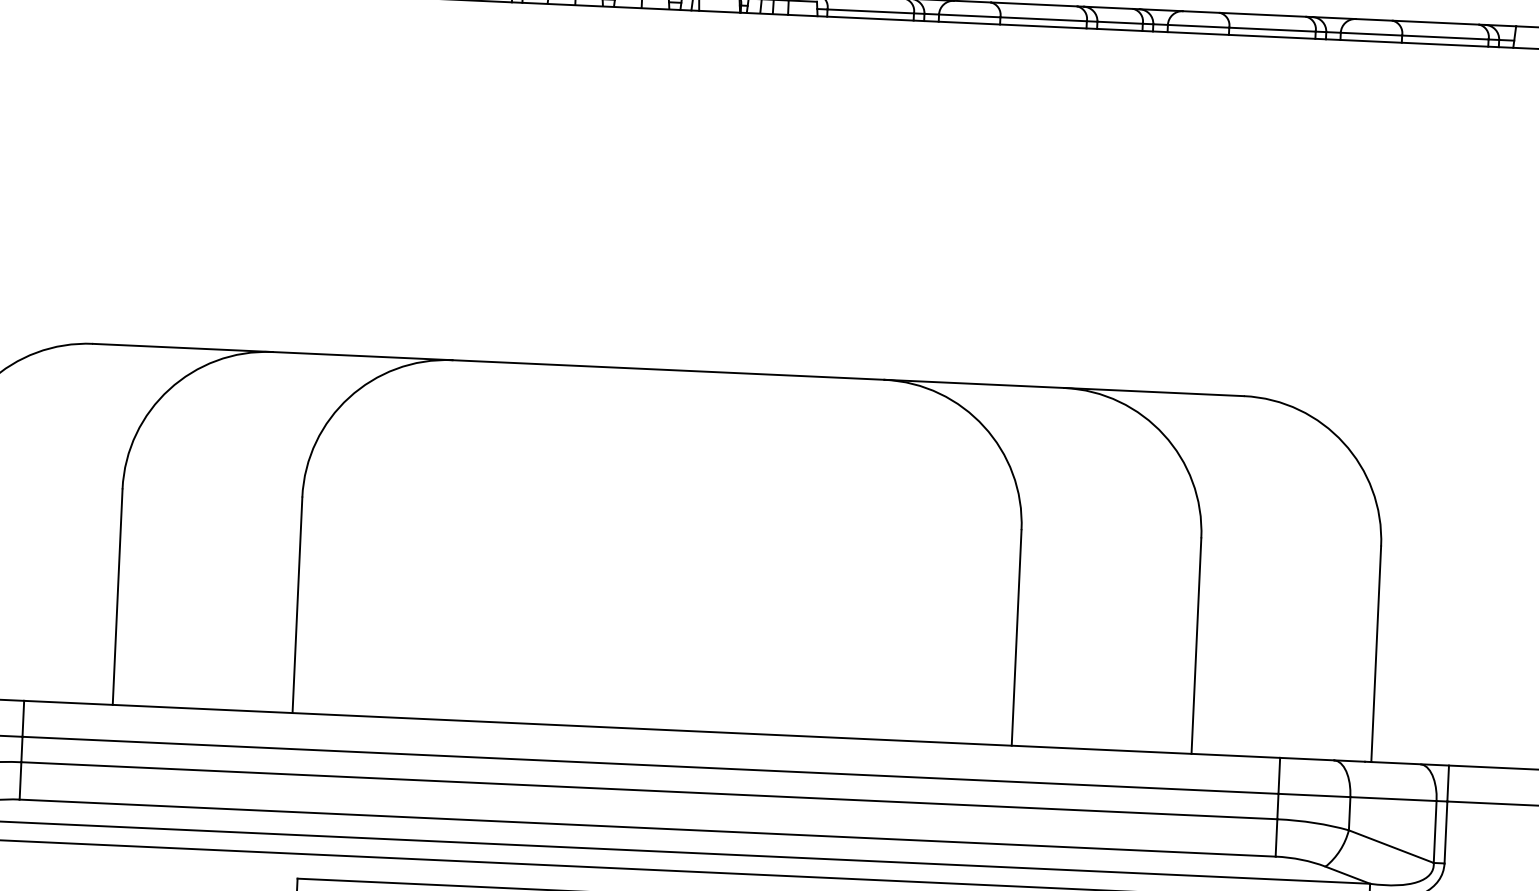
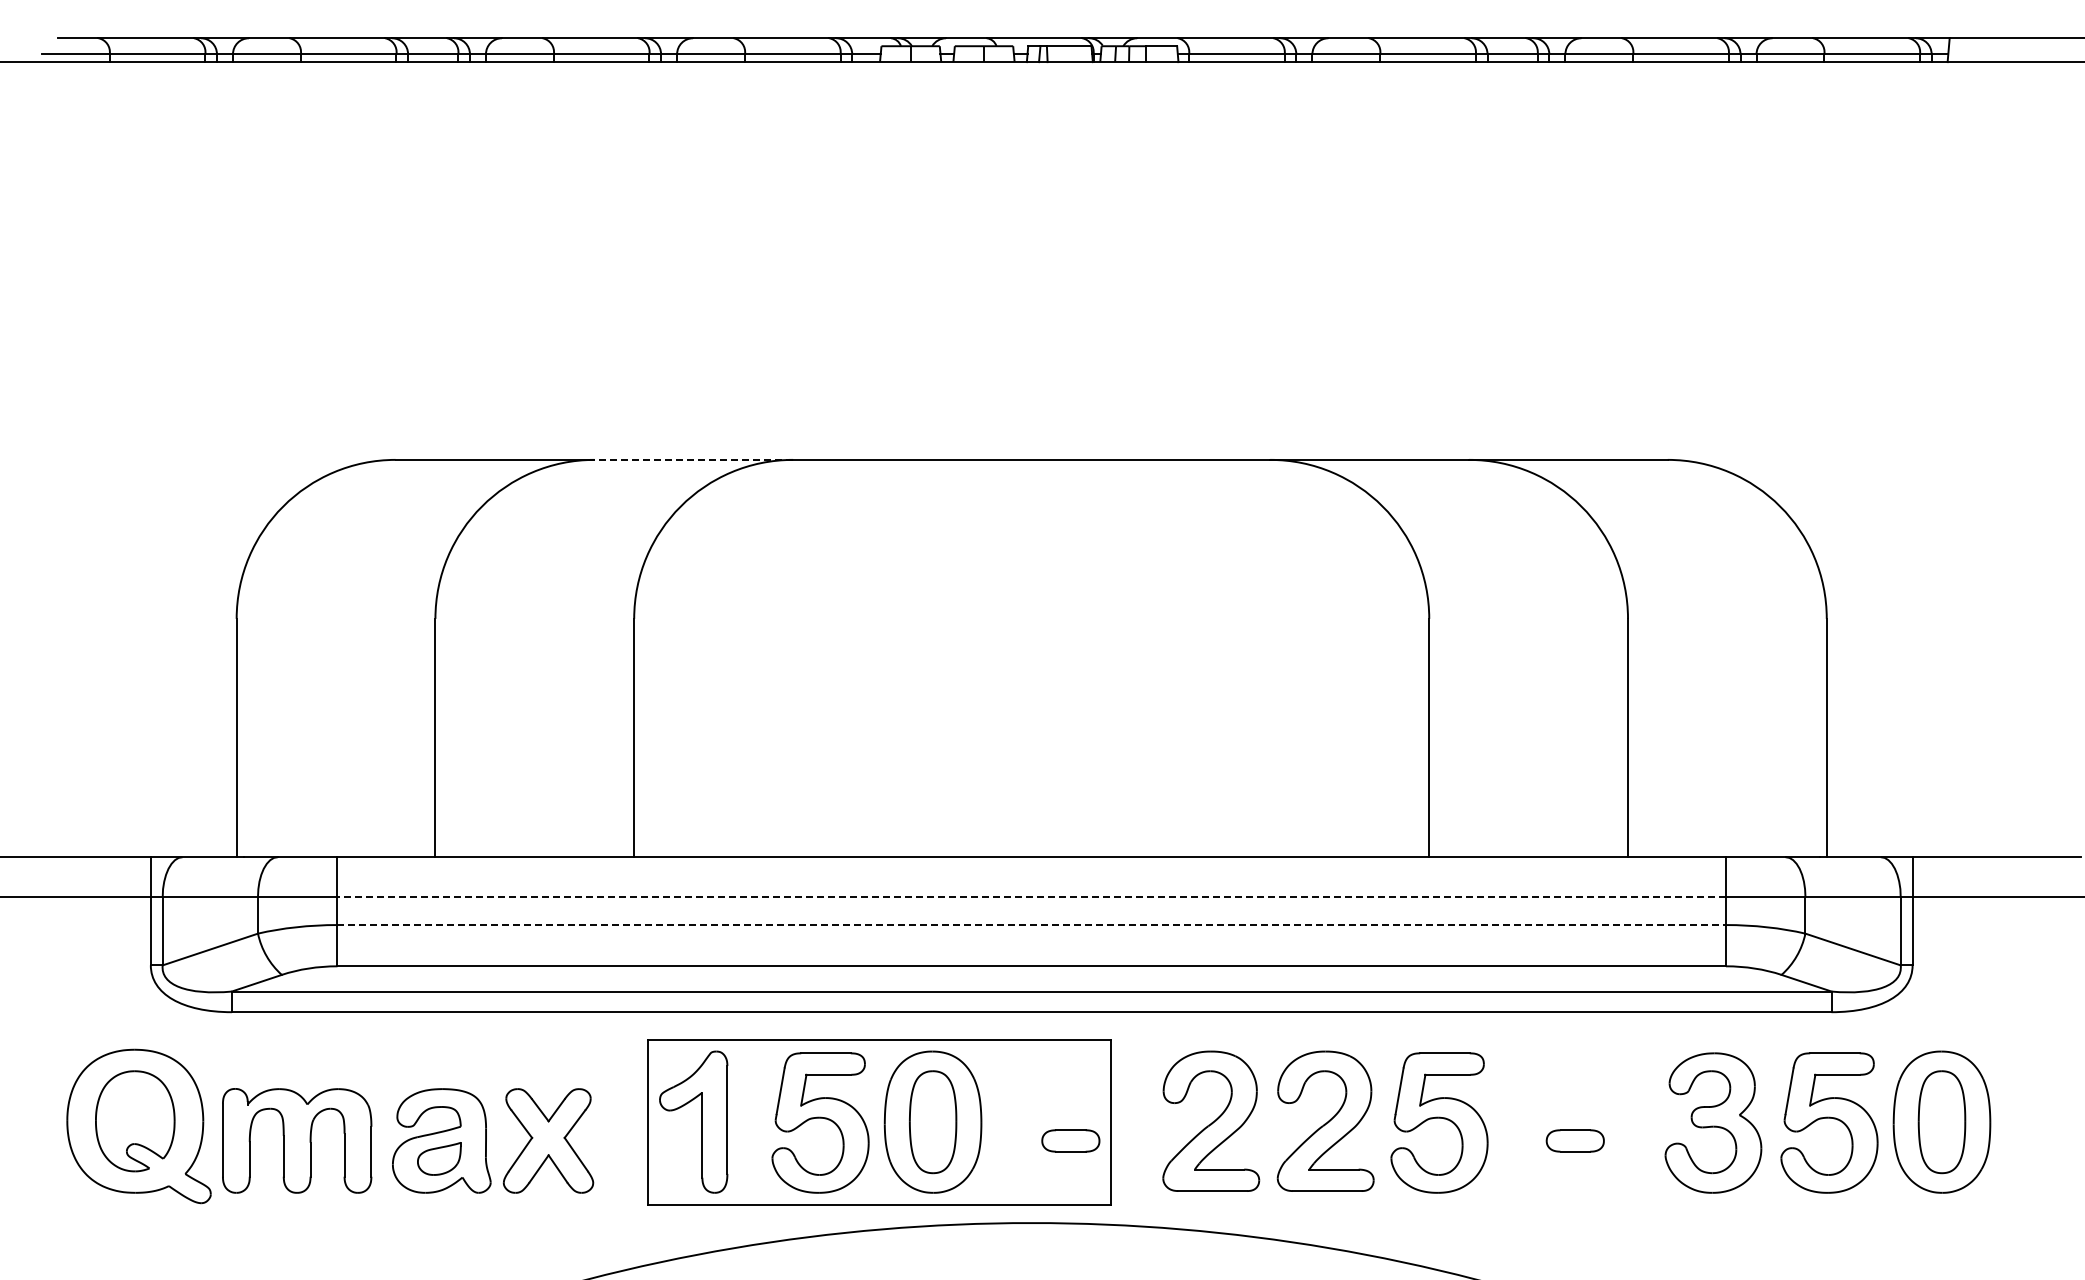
line: (362, 355) -> (693, 459), solid -> dashed
line: (650, 764) -> (1031, 896), solid -> dashed
line: (650, 790) -> (1032, 924), solid -> dashed

